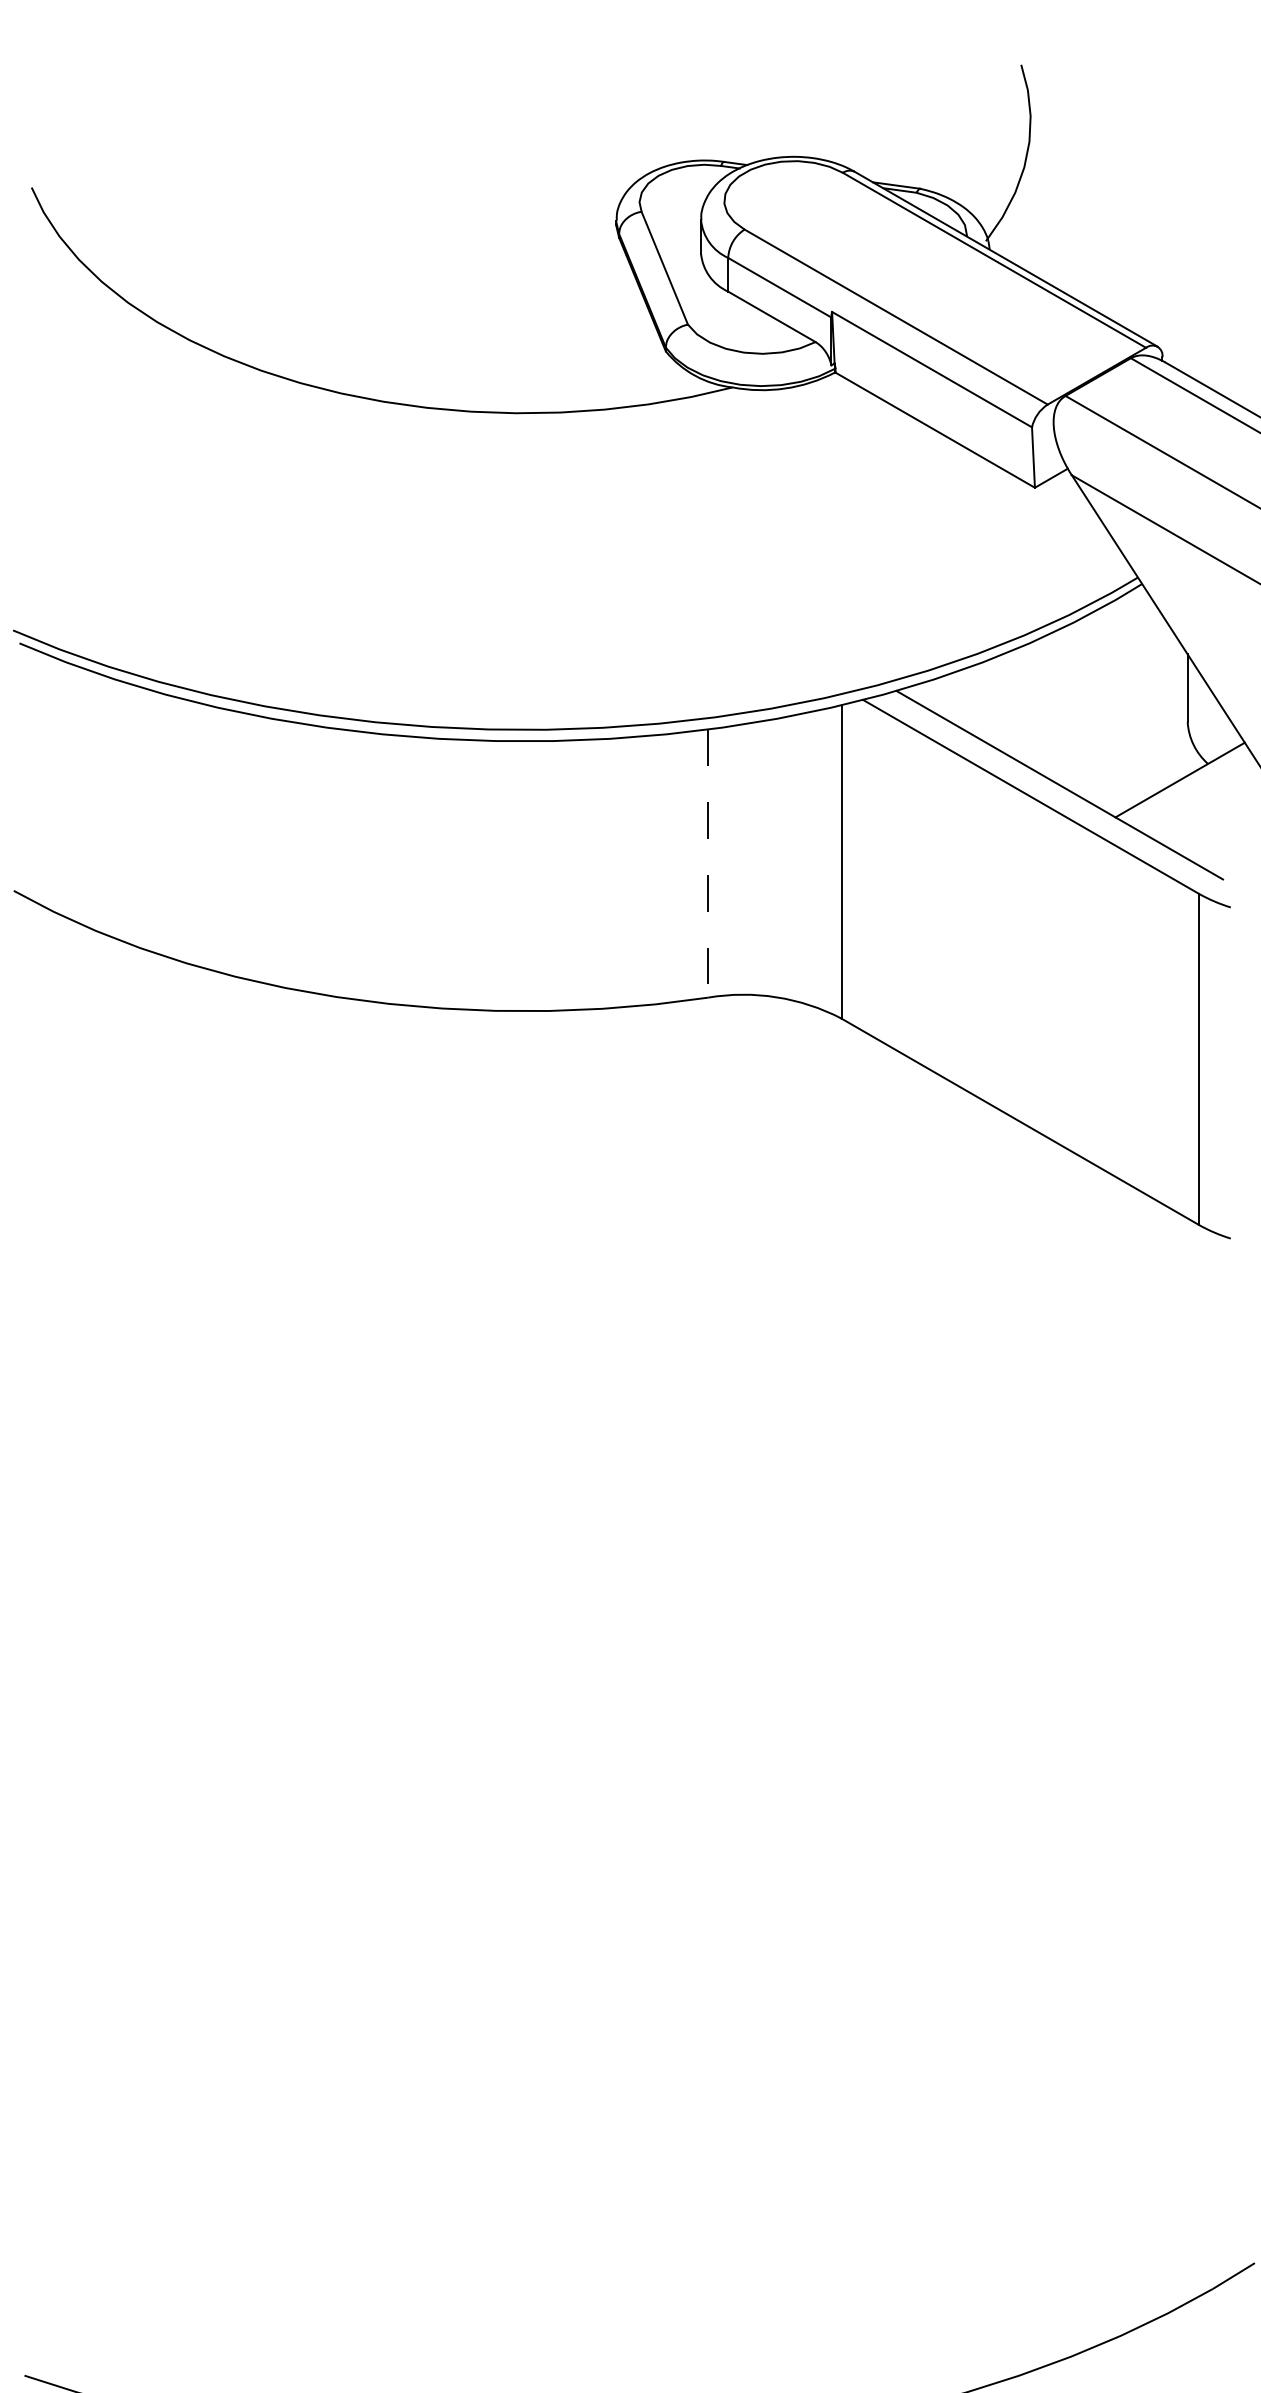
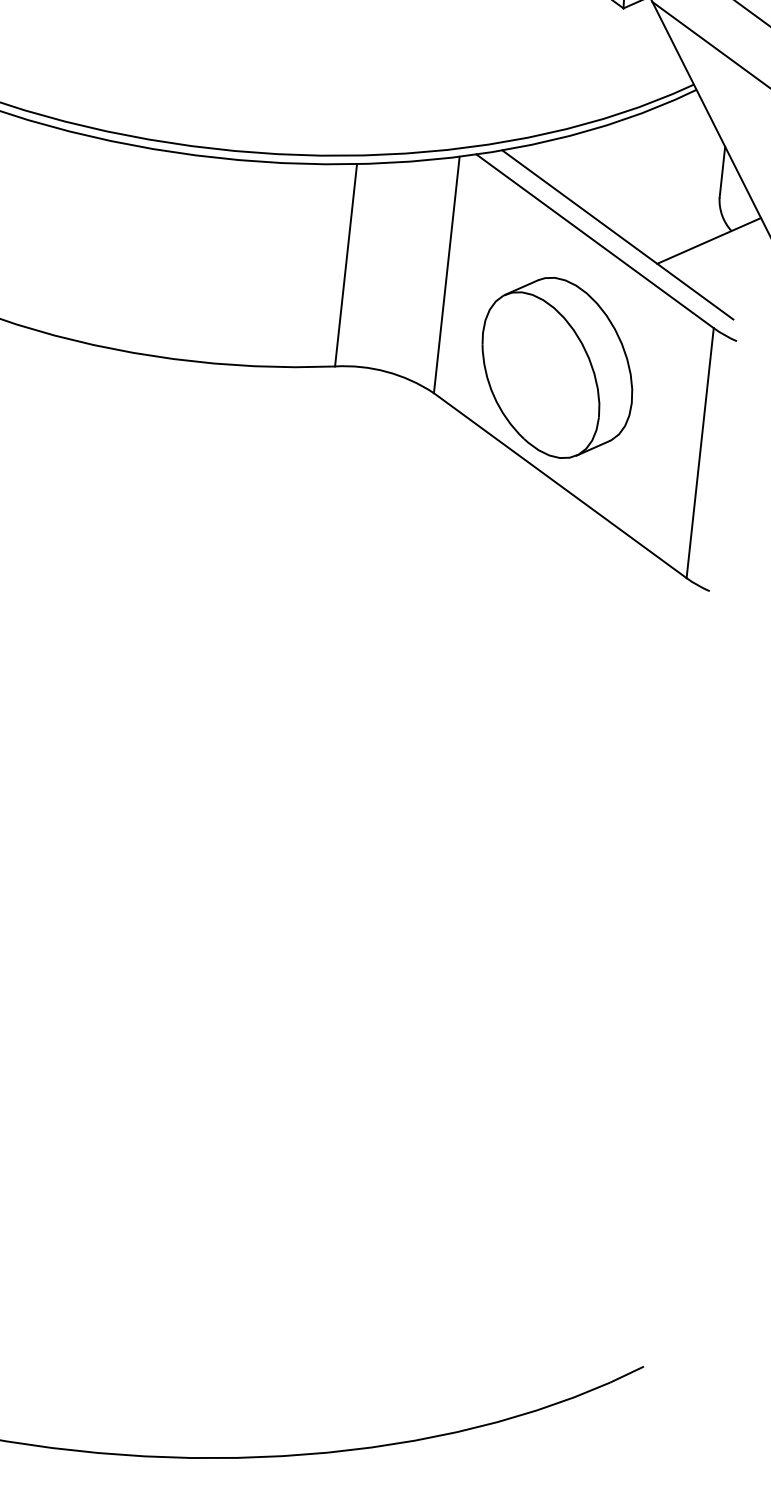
line: (708, 864) -> (346, 266), dashed -> solid
part: (999, 967) -> (557, 367), added

